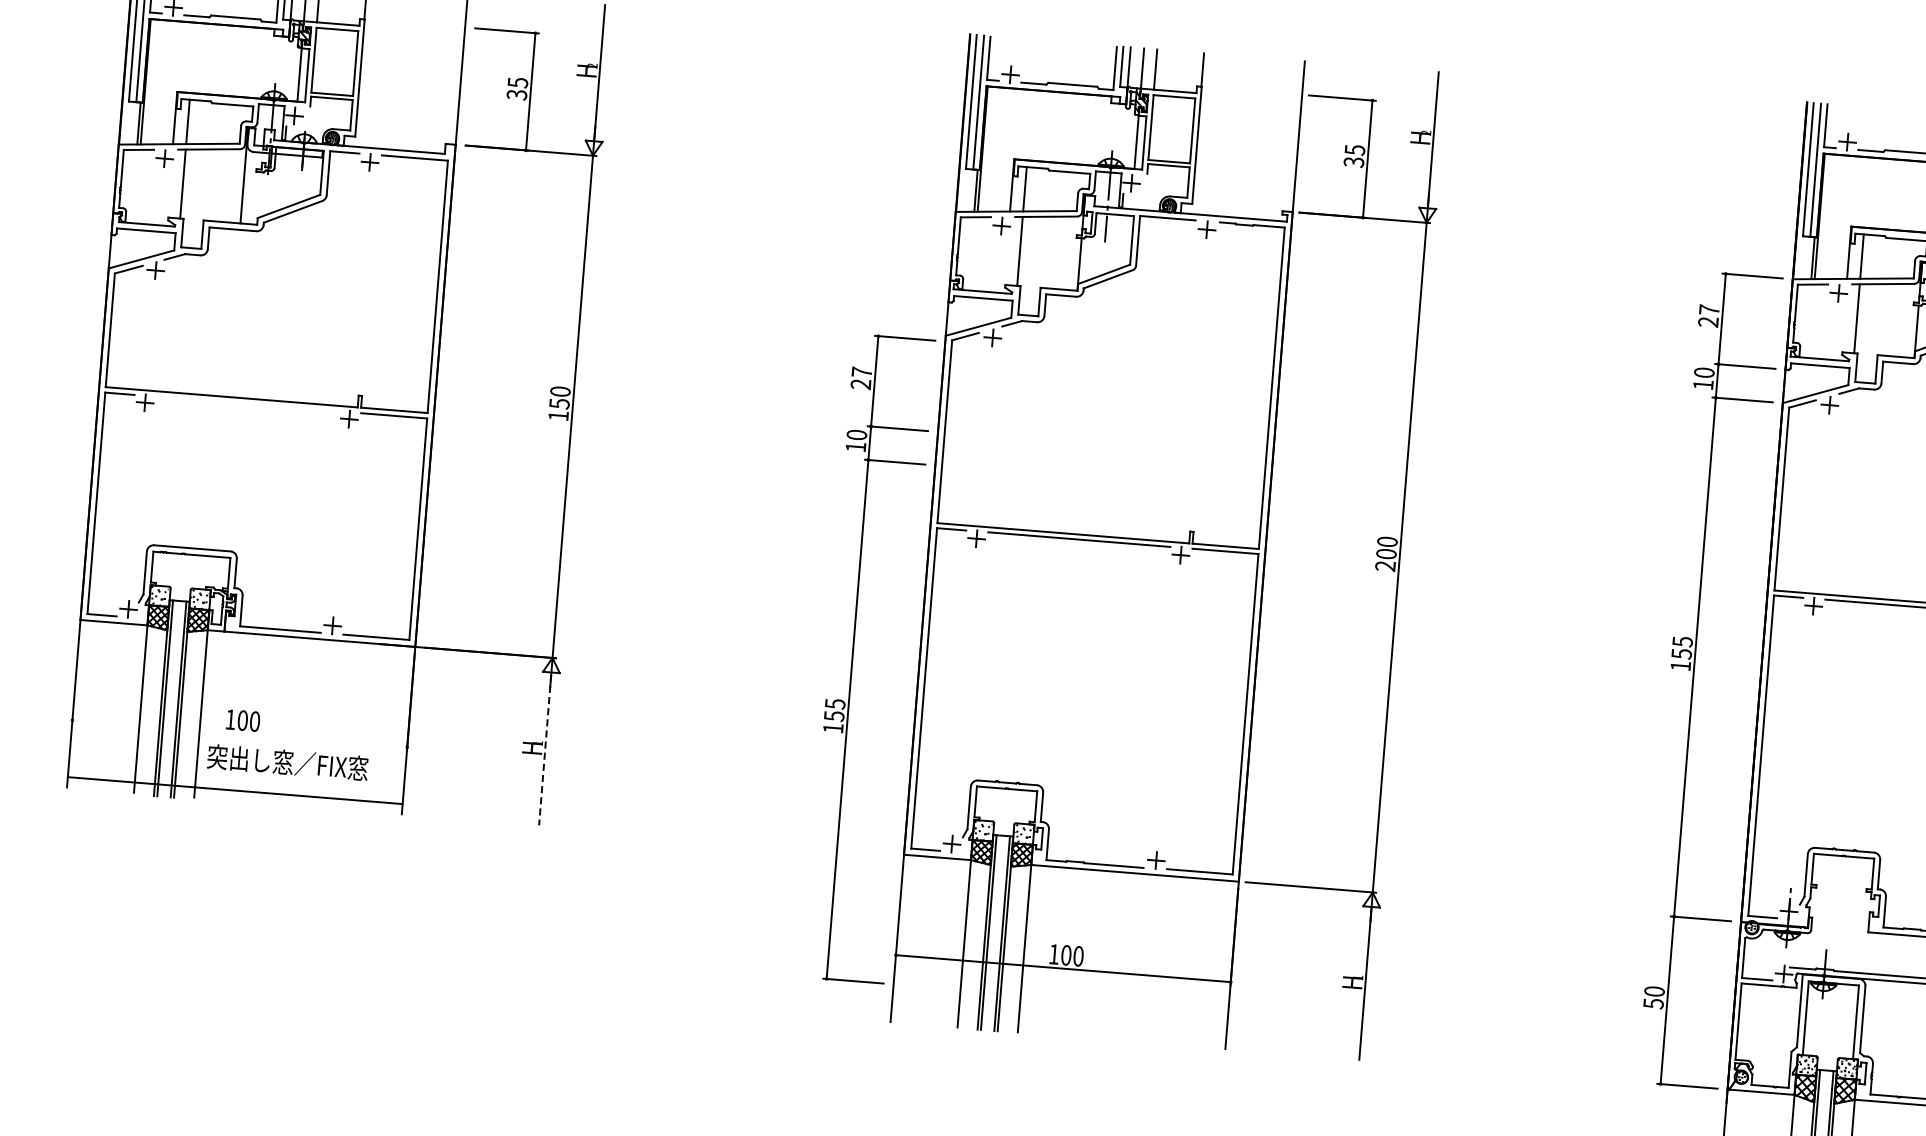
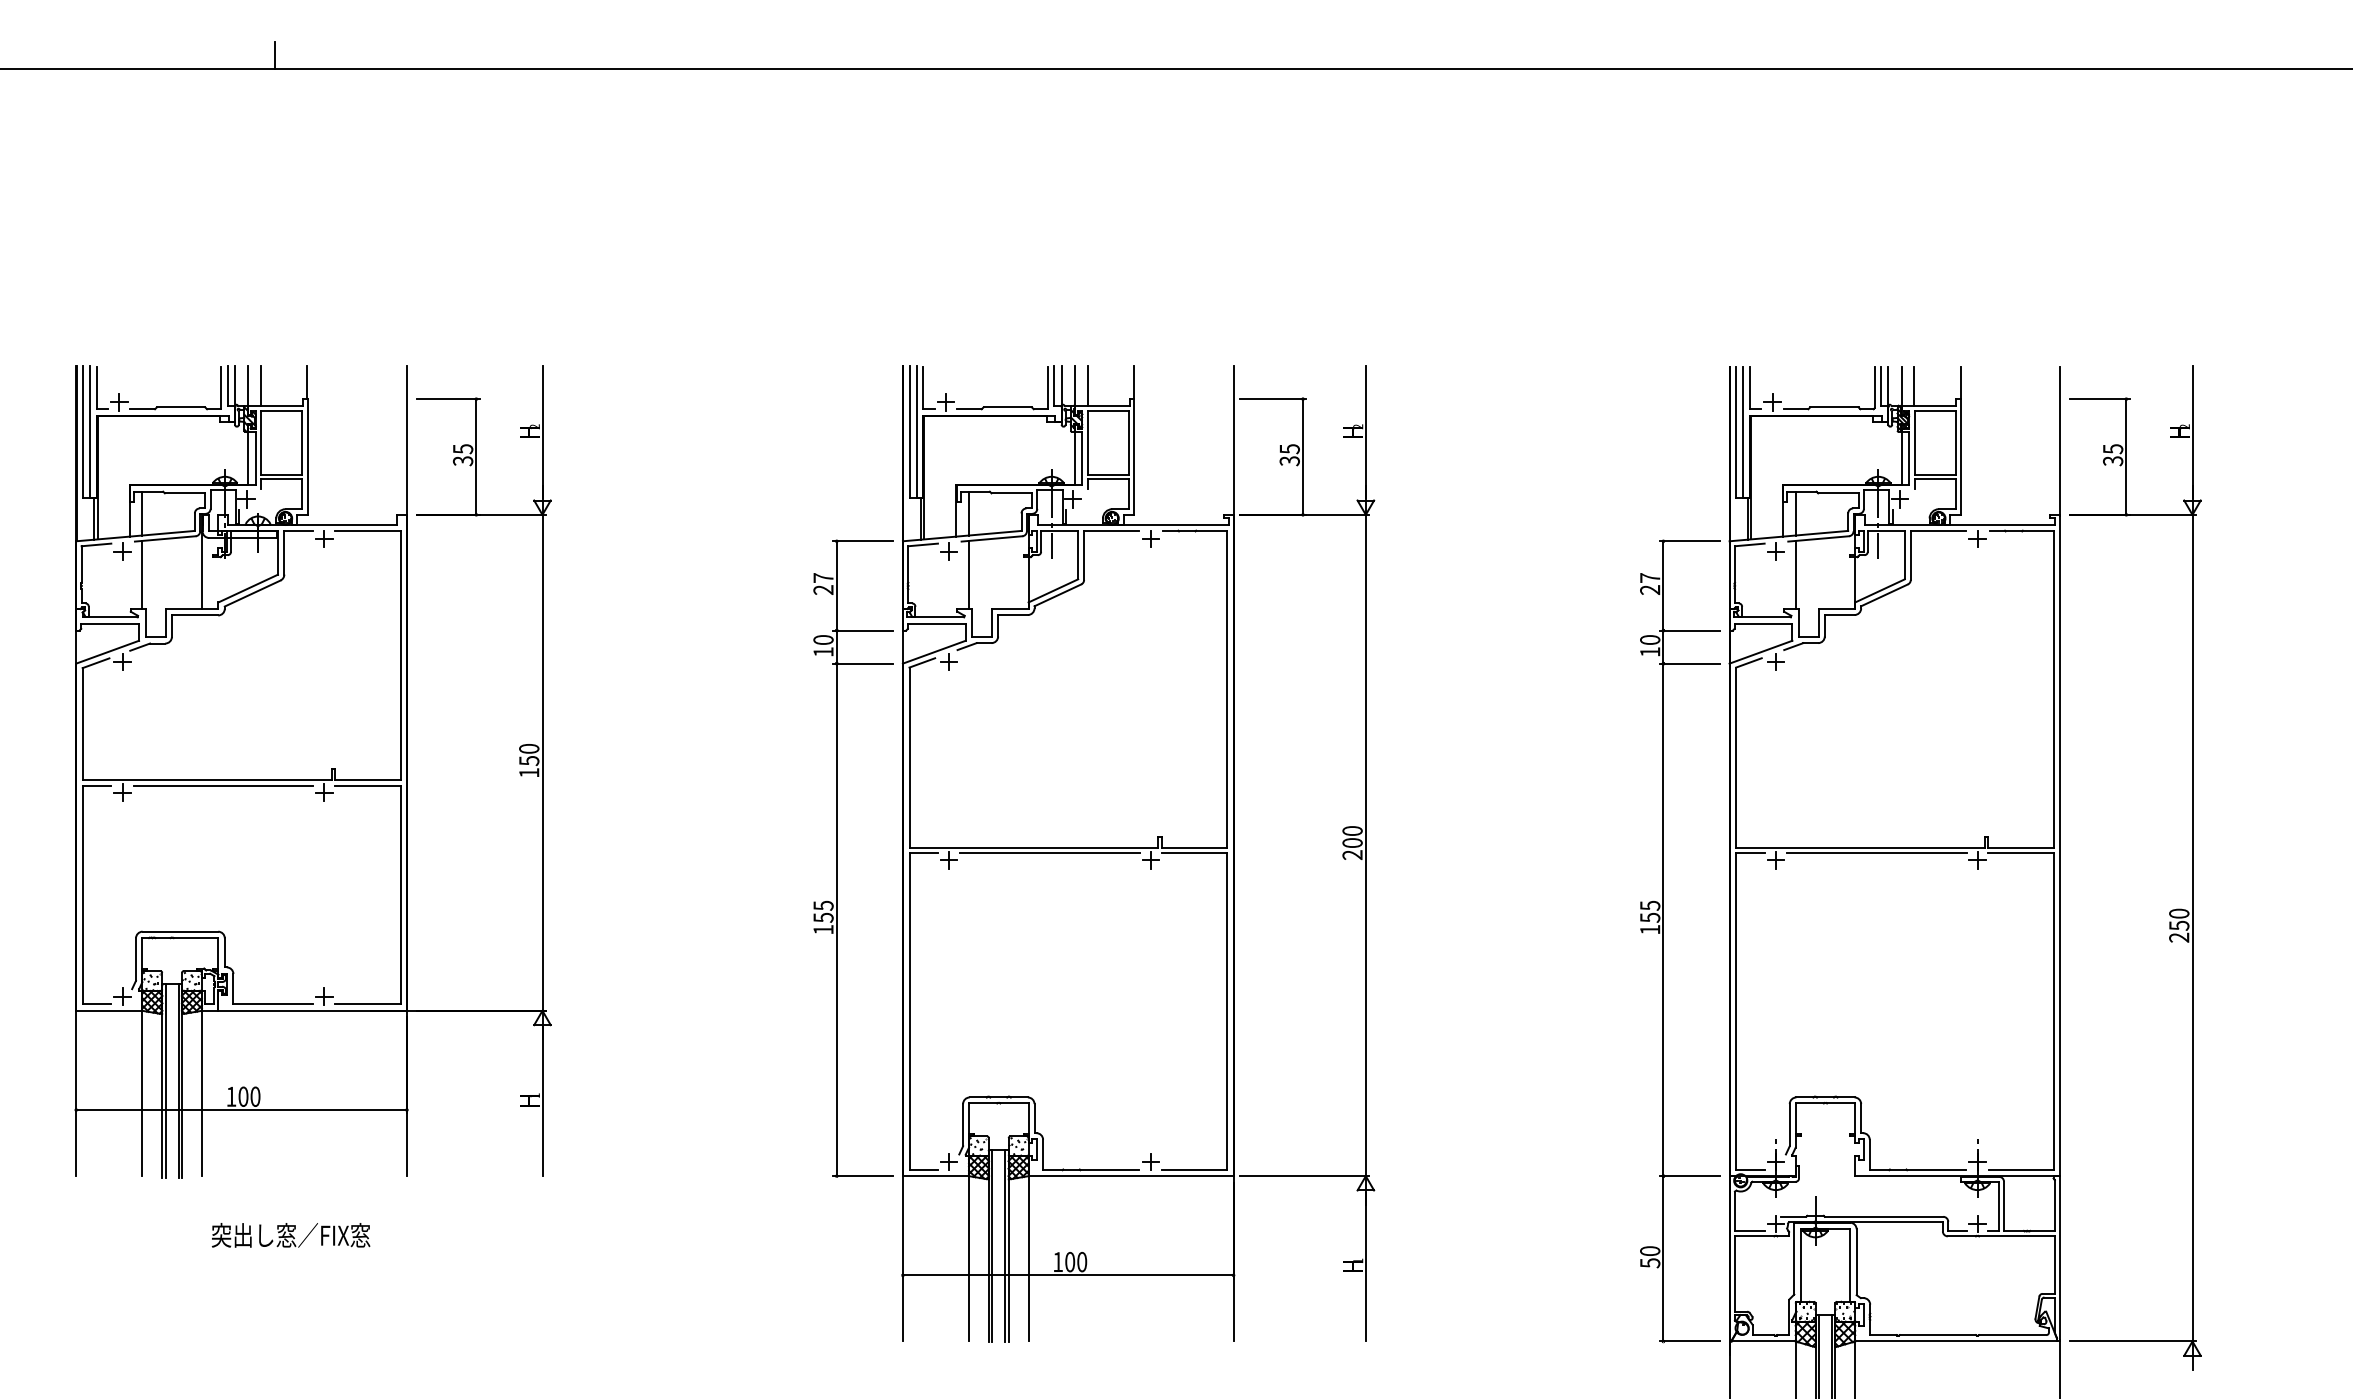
line: (247, 403) -> (223, 785), added
part: (853, 657) -> (837, 858), moved
line: (545, 750) -> (542, 1102), dashed -> solid
text: (288, 762) -> (291, 1235), moved
line: (235, 791) -> (241, 1110), moved

